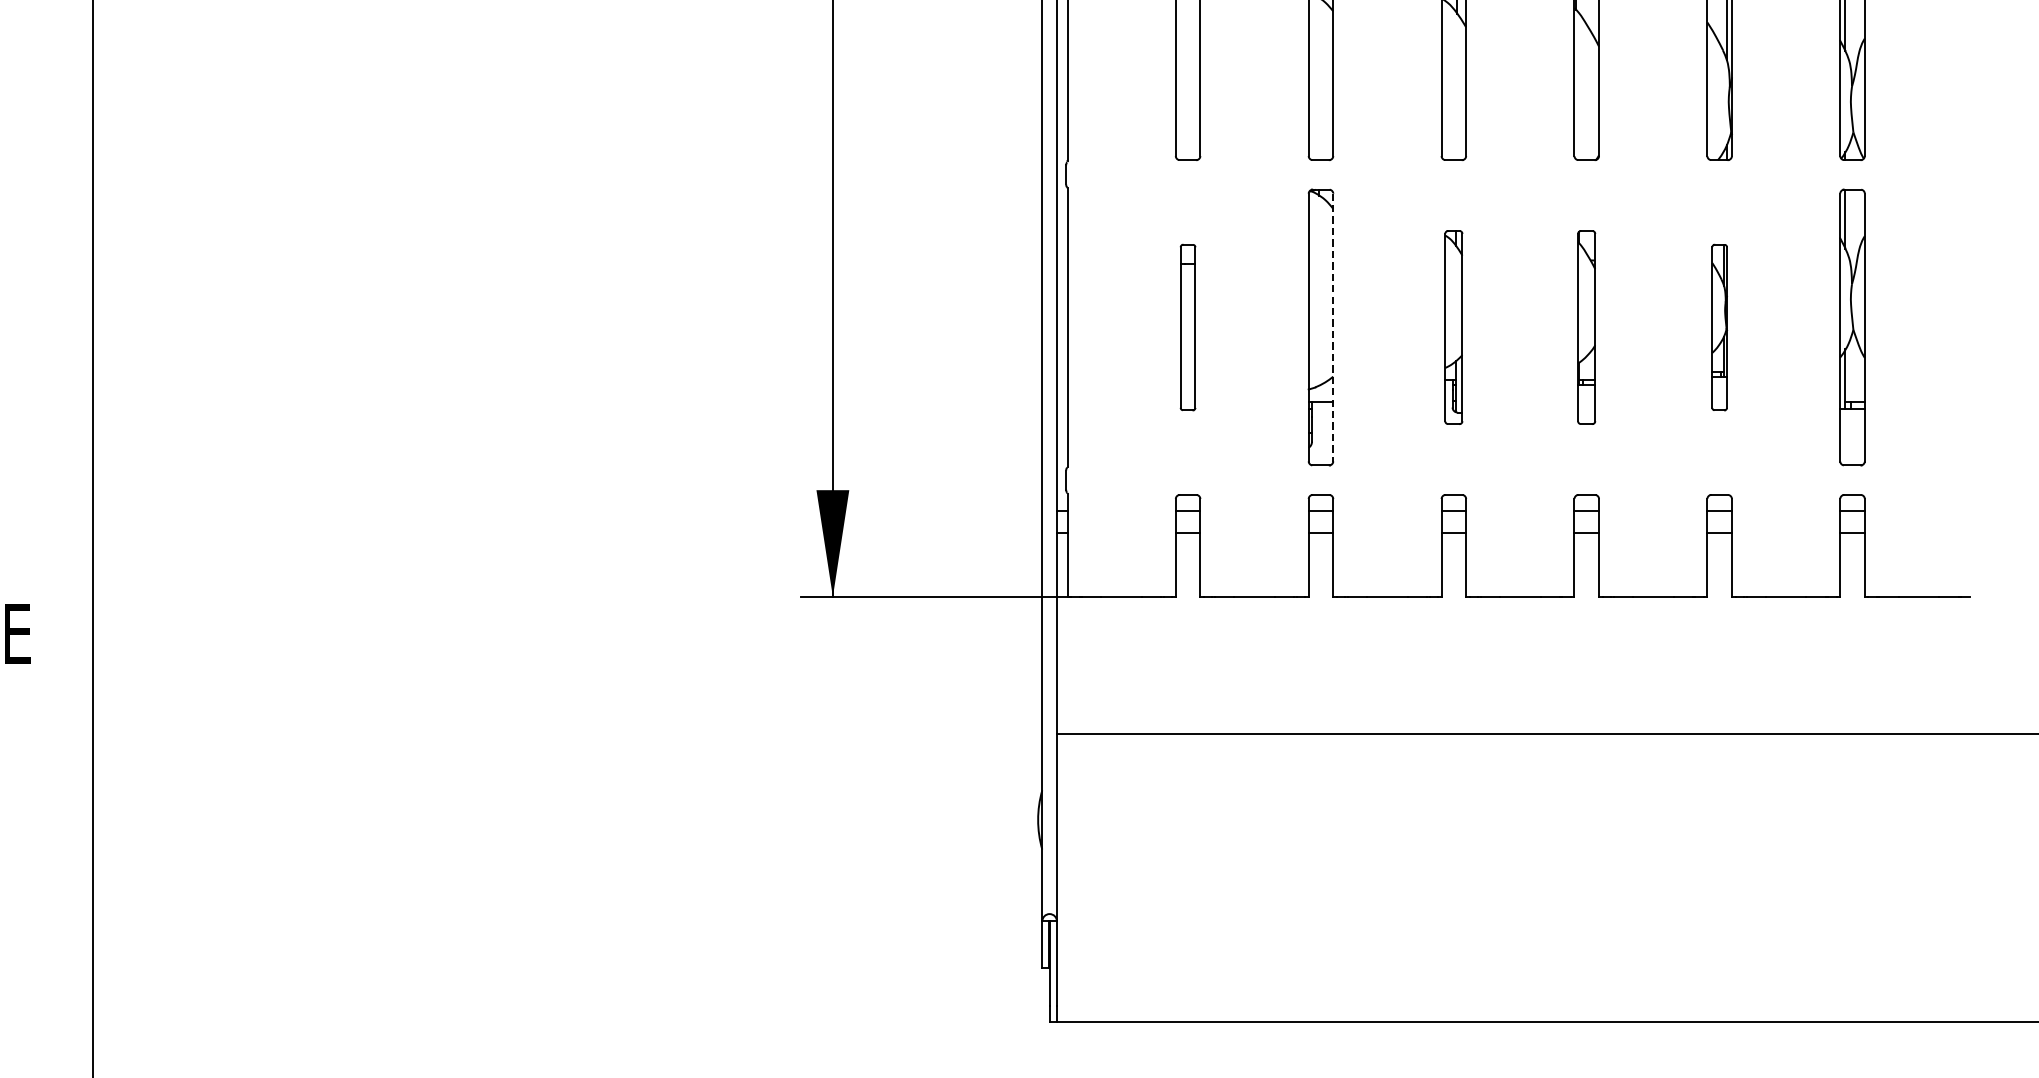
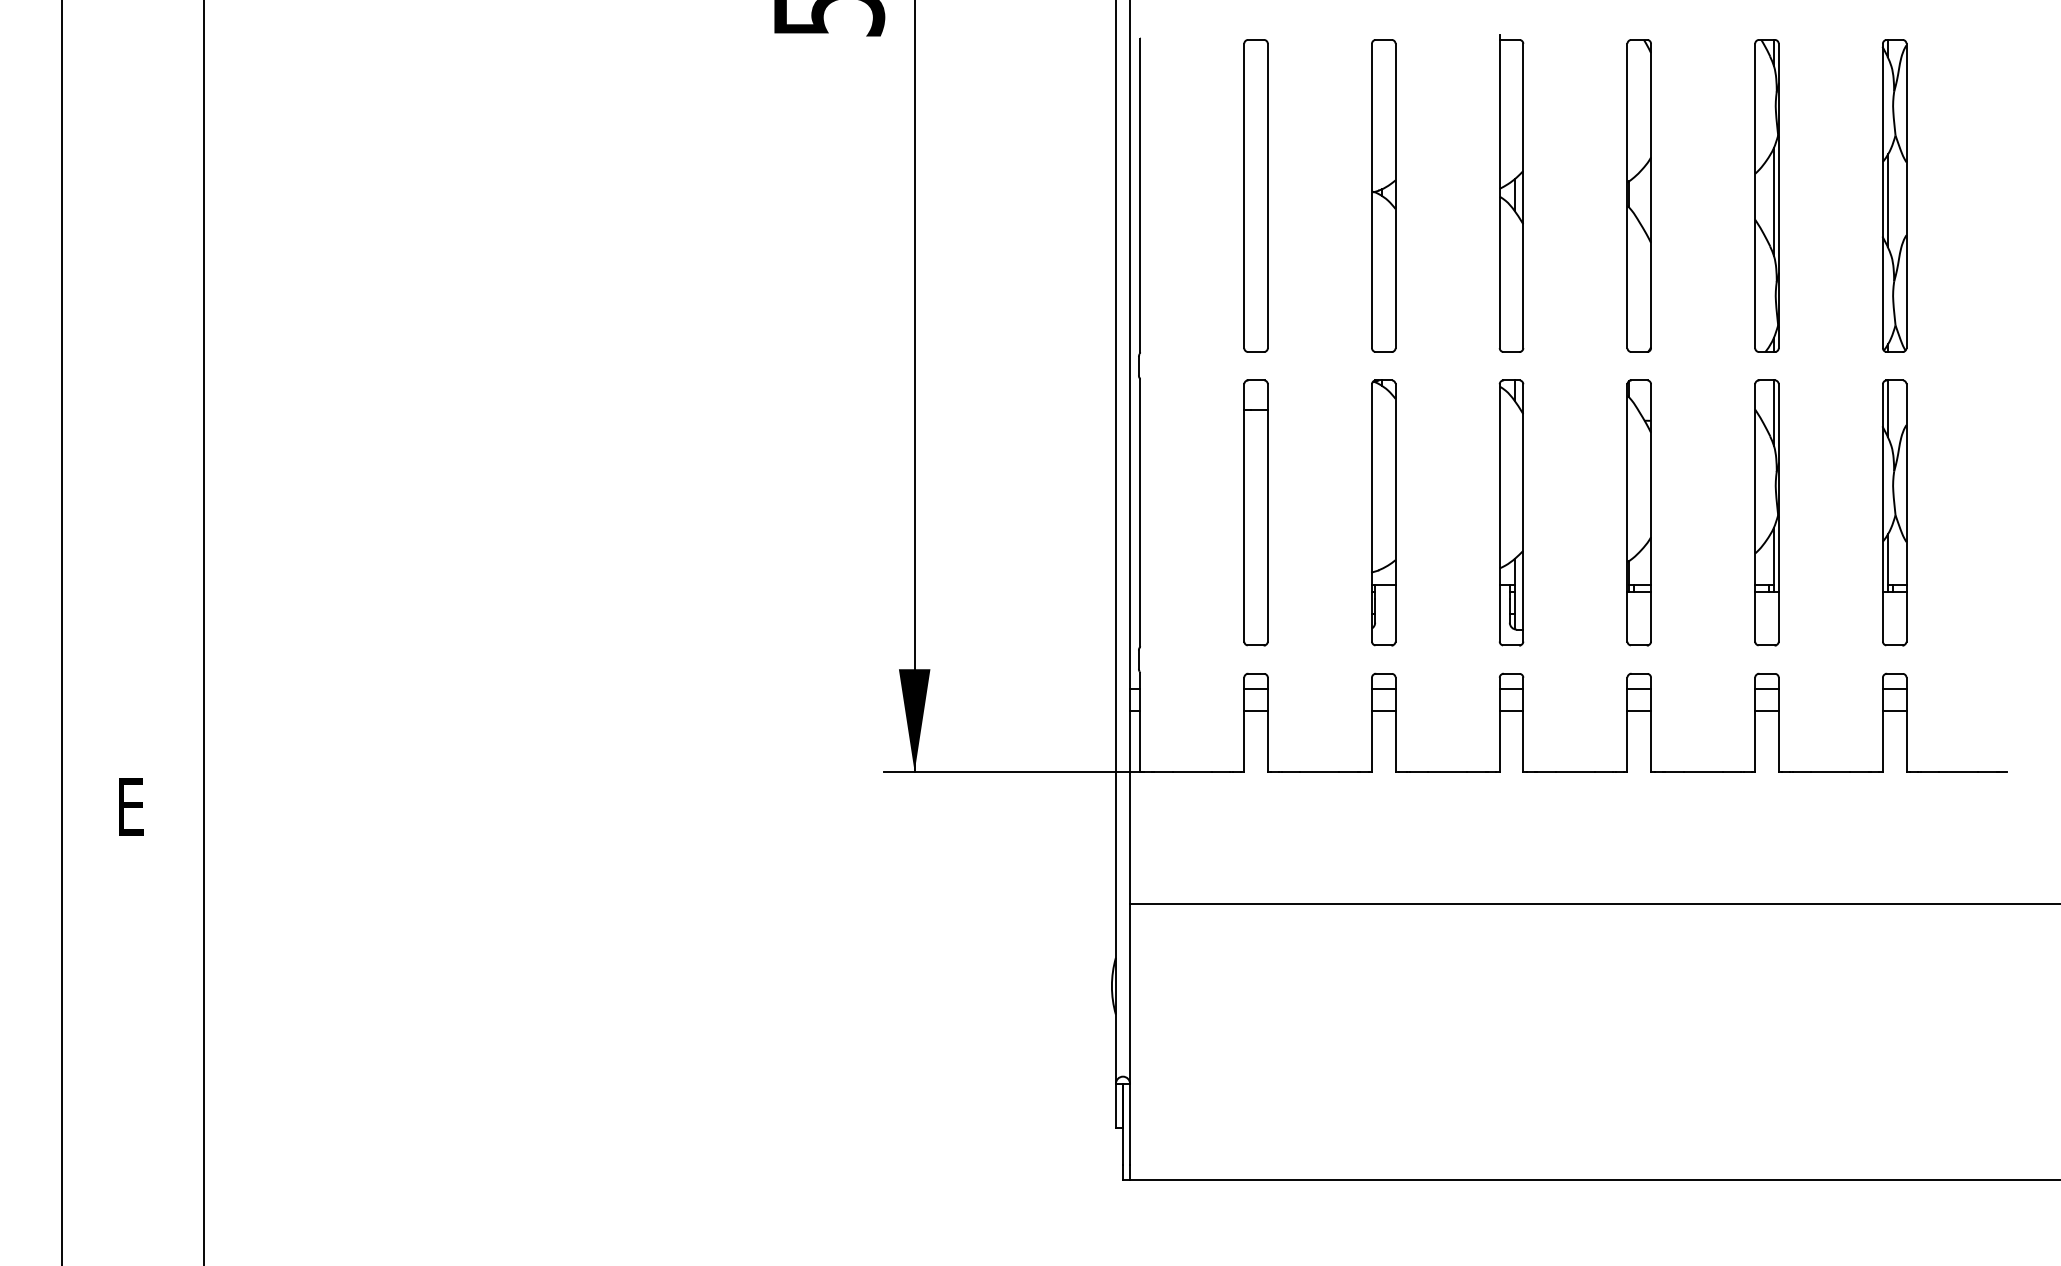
part: (1187, 327) -> (1255, 512), size x1.67
line: (1333, 327) -> (1395, 512), dashed -> solid
part: (1453, 327) -> (1511, 512), size x1.43
part: (1585, 327) -> (1638, 512), size x1.43
part: (1719, 327) -> (1766, 512), size x1.67

